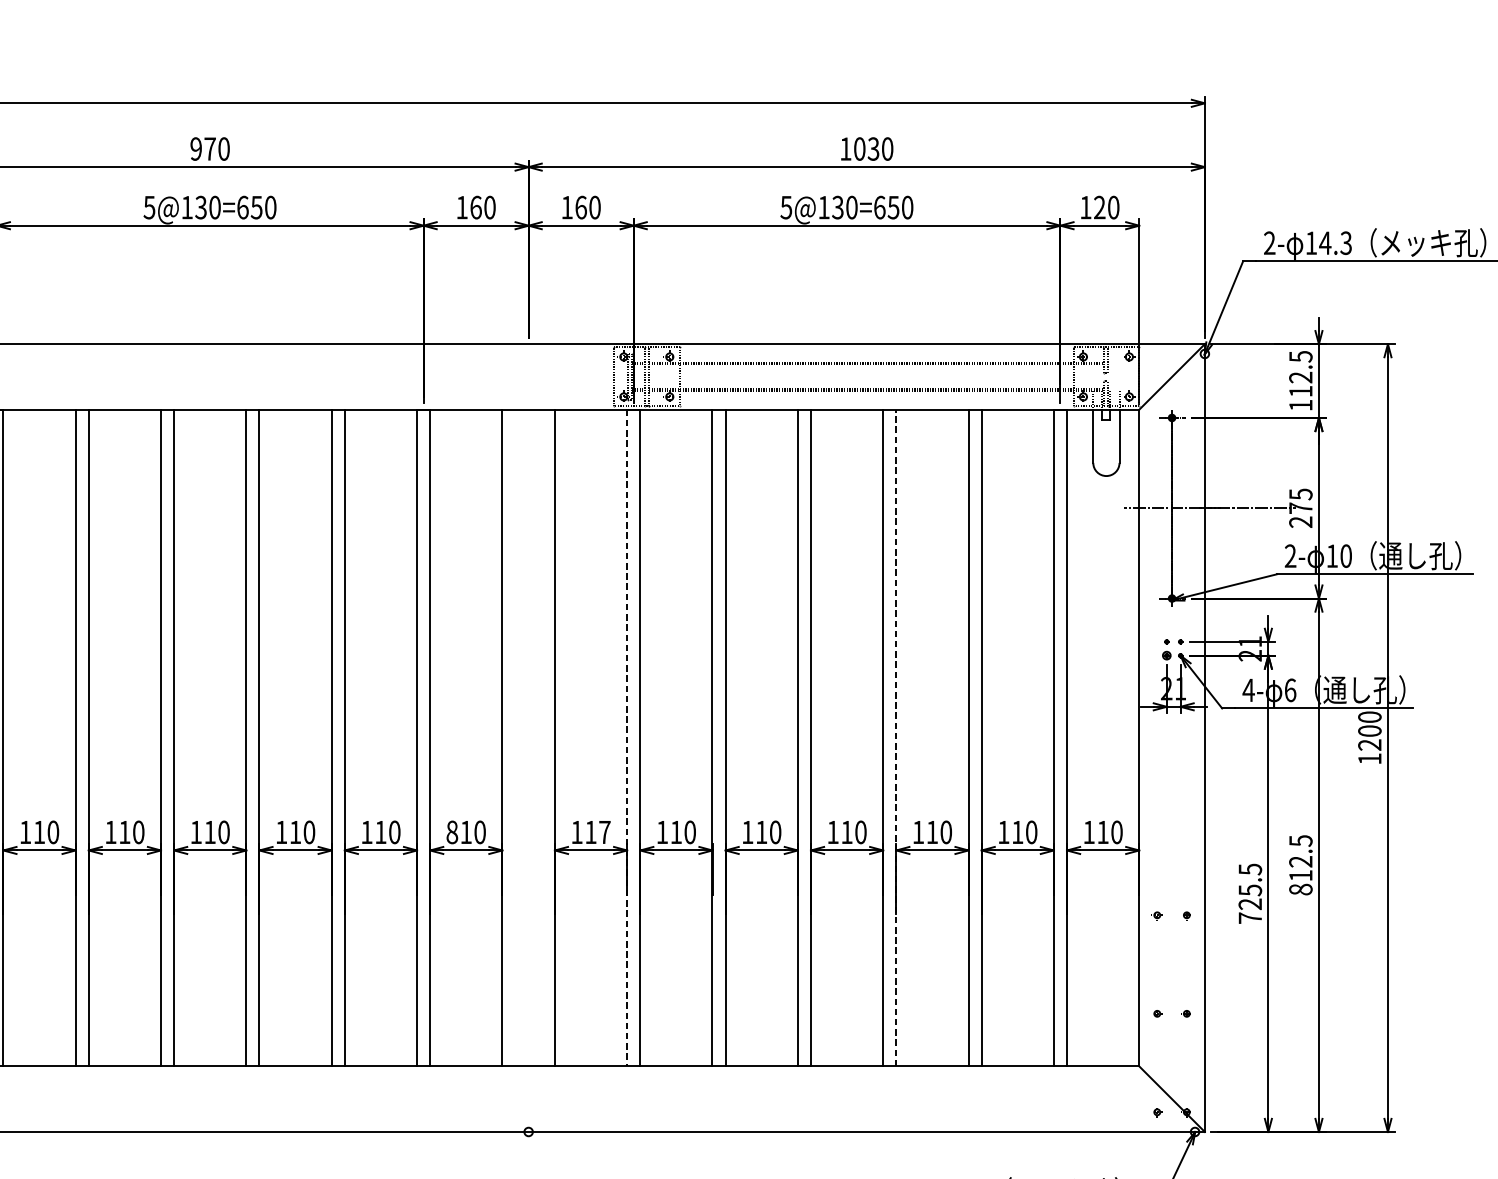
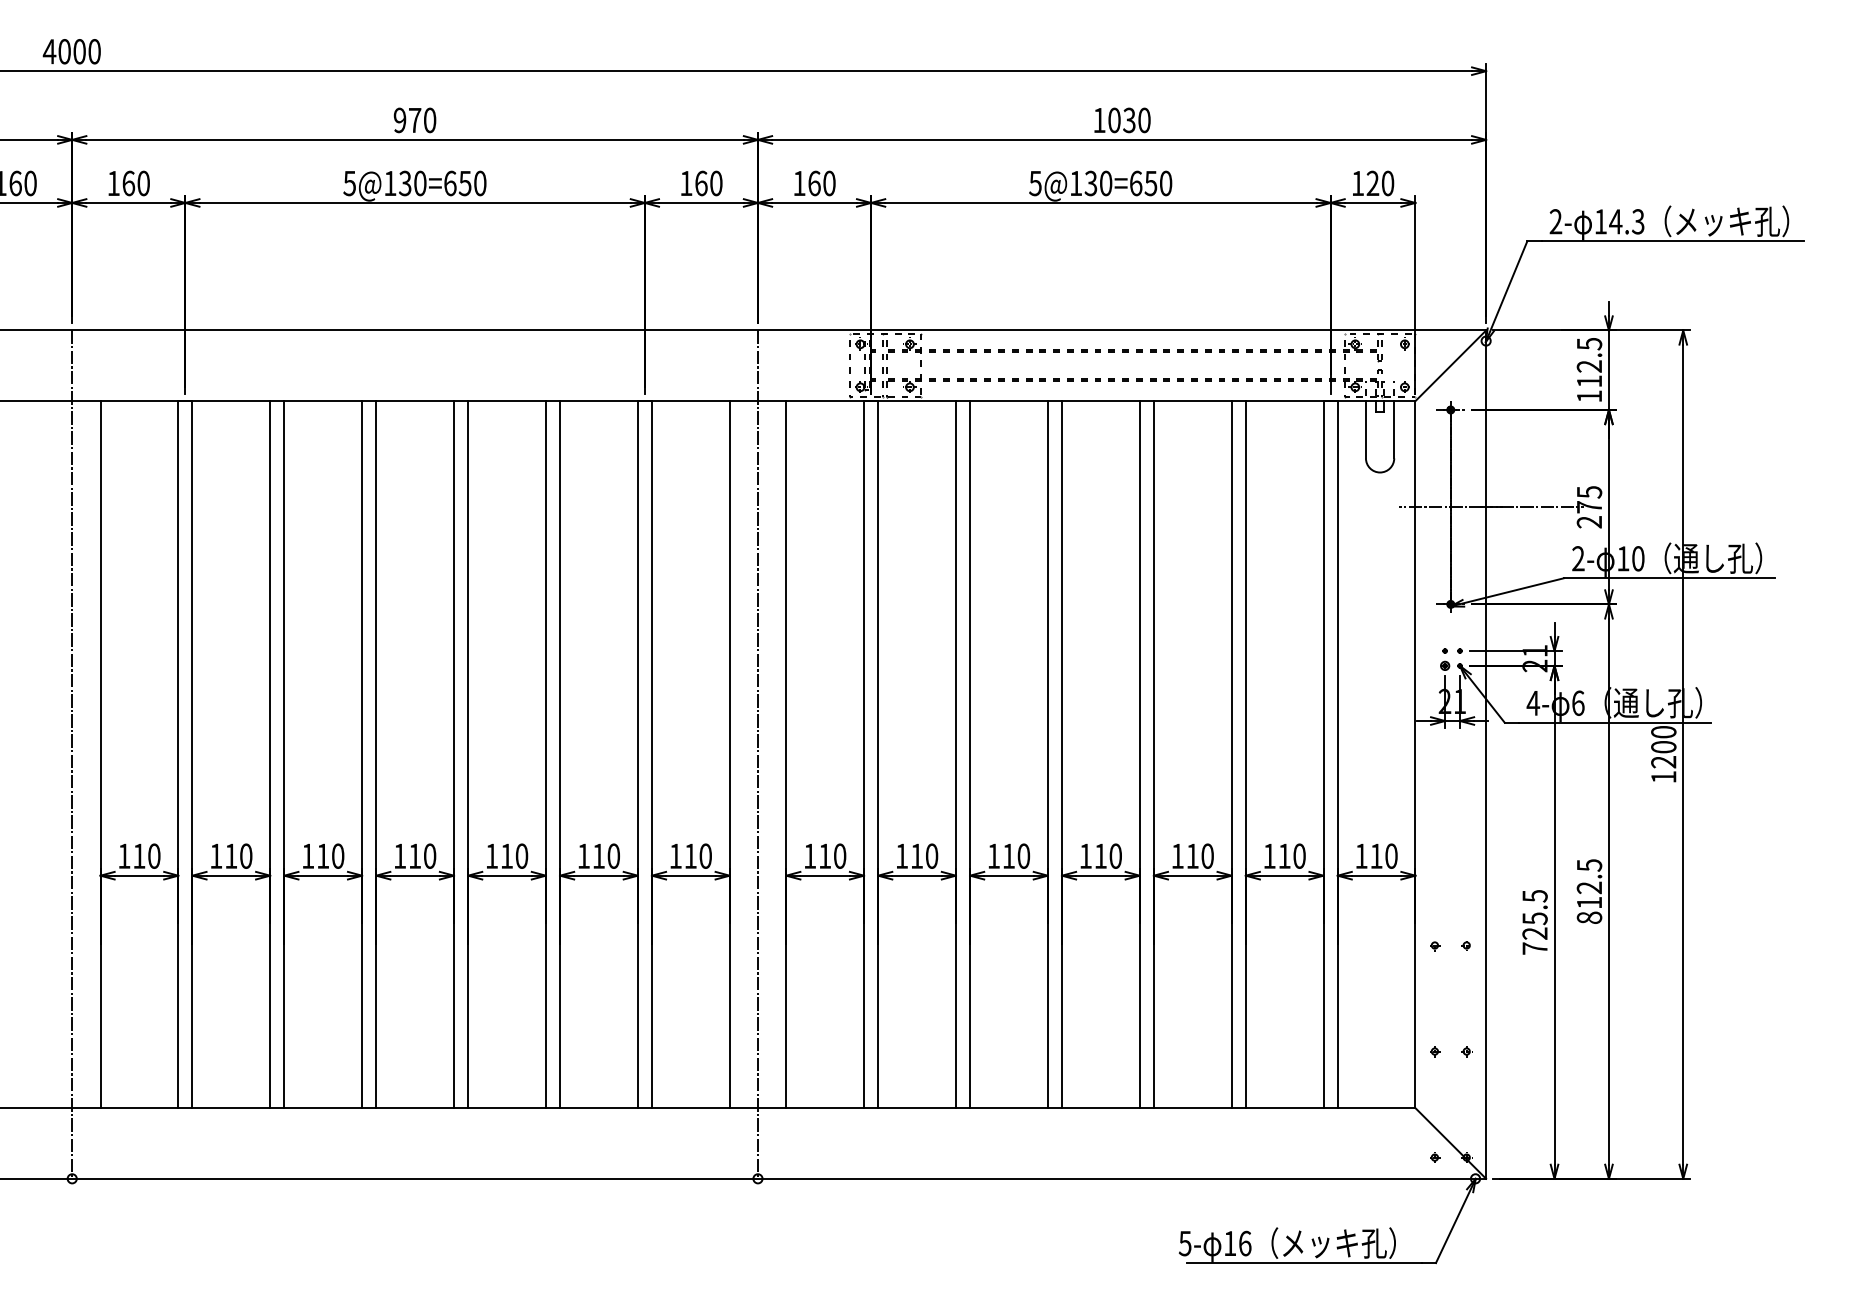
line: (528, 737) -> (757, 754), added
line: (895, 737) -> (1153, 754), dashed -> solid
line: (627, 738) -> (864, 755), dashed -> solid
text: (452, 831) -> (675, 855), 810 -> 110
text: (605, 831) -> (840, 855), 117 -> 110

